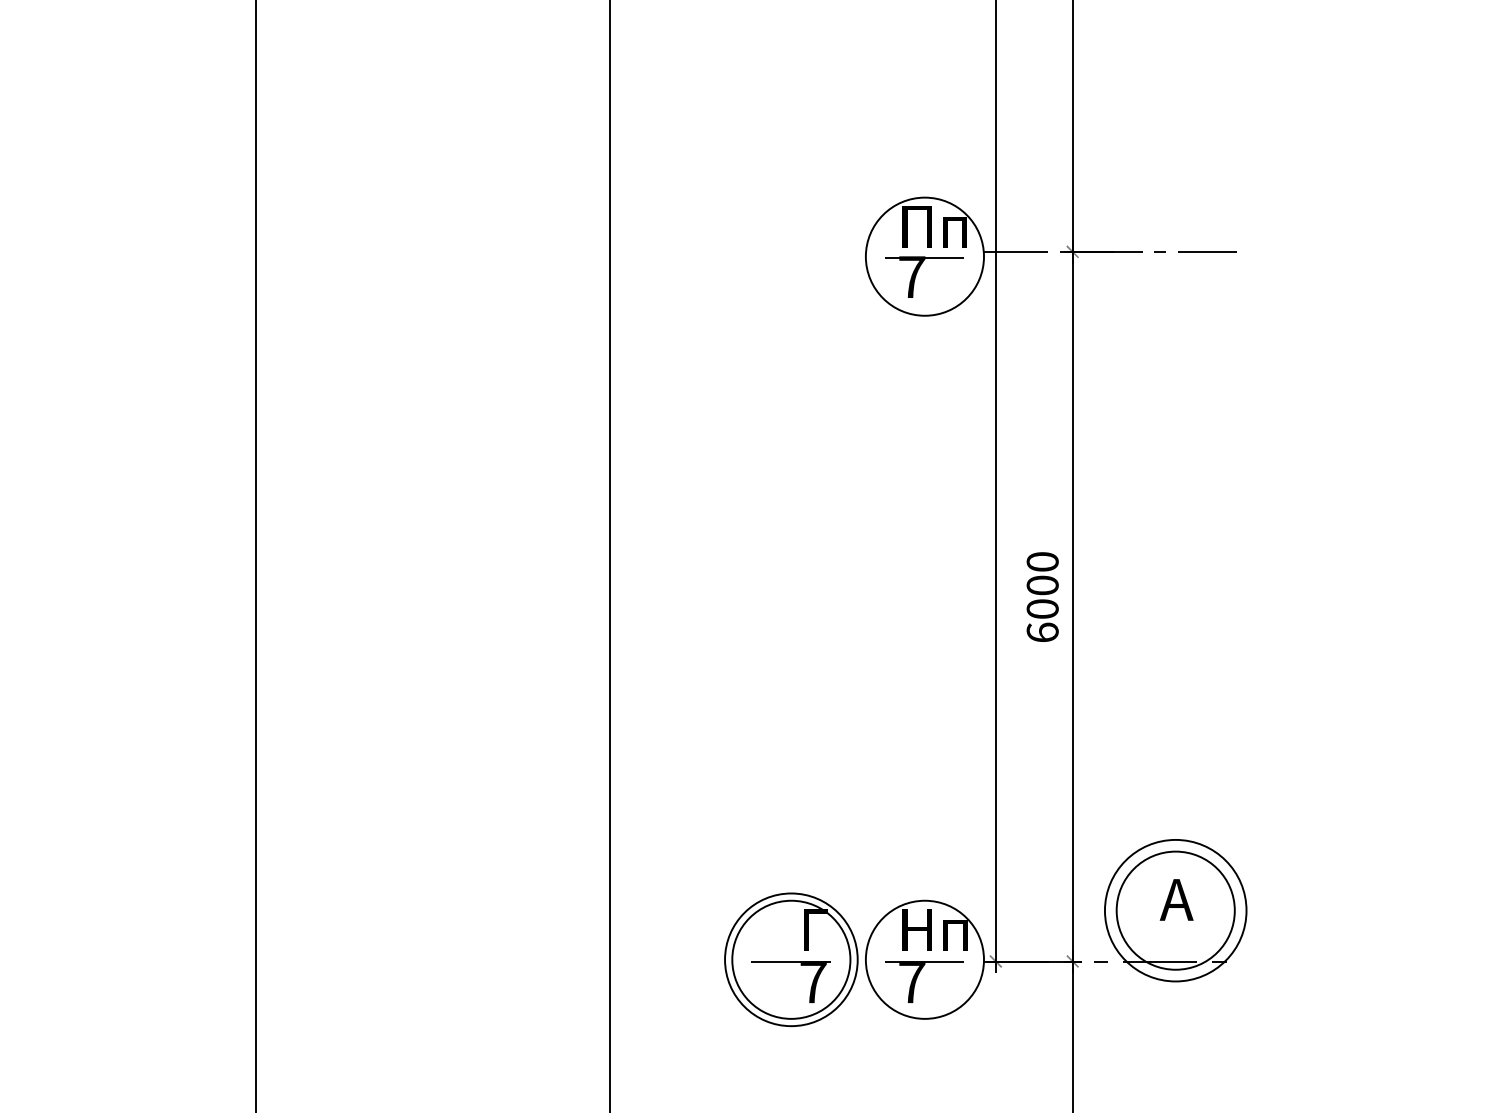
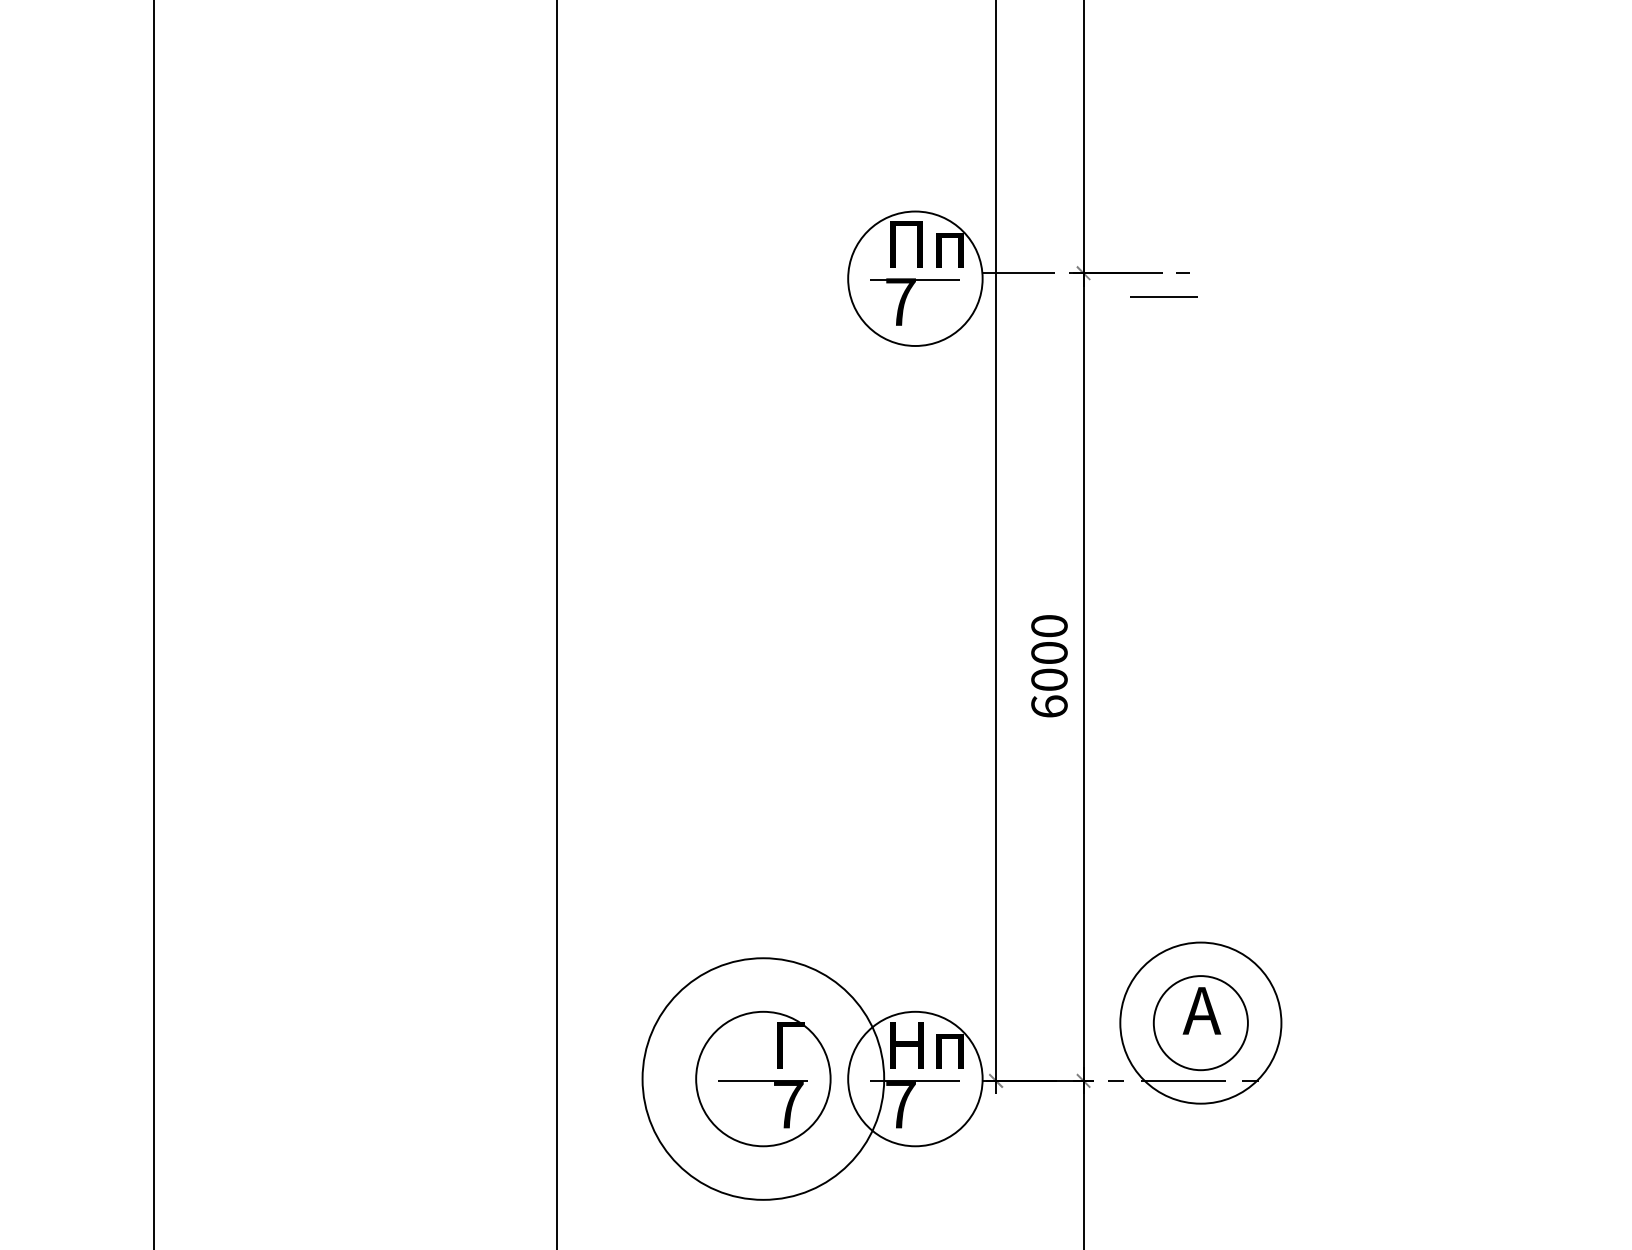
line: (1207, 251) -> (1164, 296), moved
circle: (1175, 910) -> (1200, 1022), size x0.7
circle: (791, 959) -> (763, 1078), size x1.6

